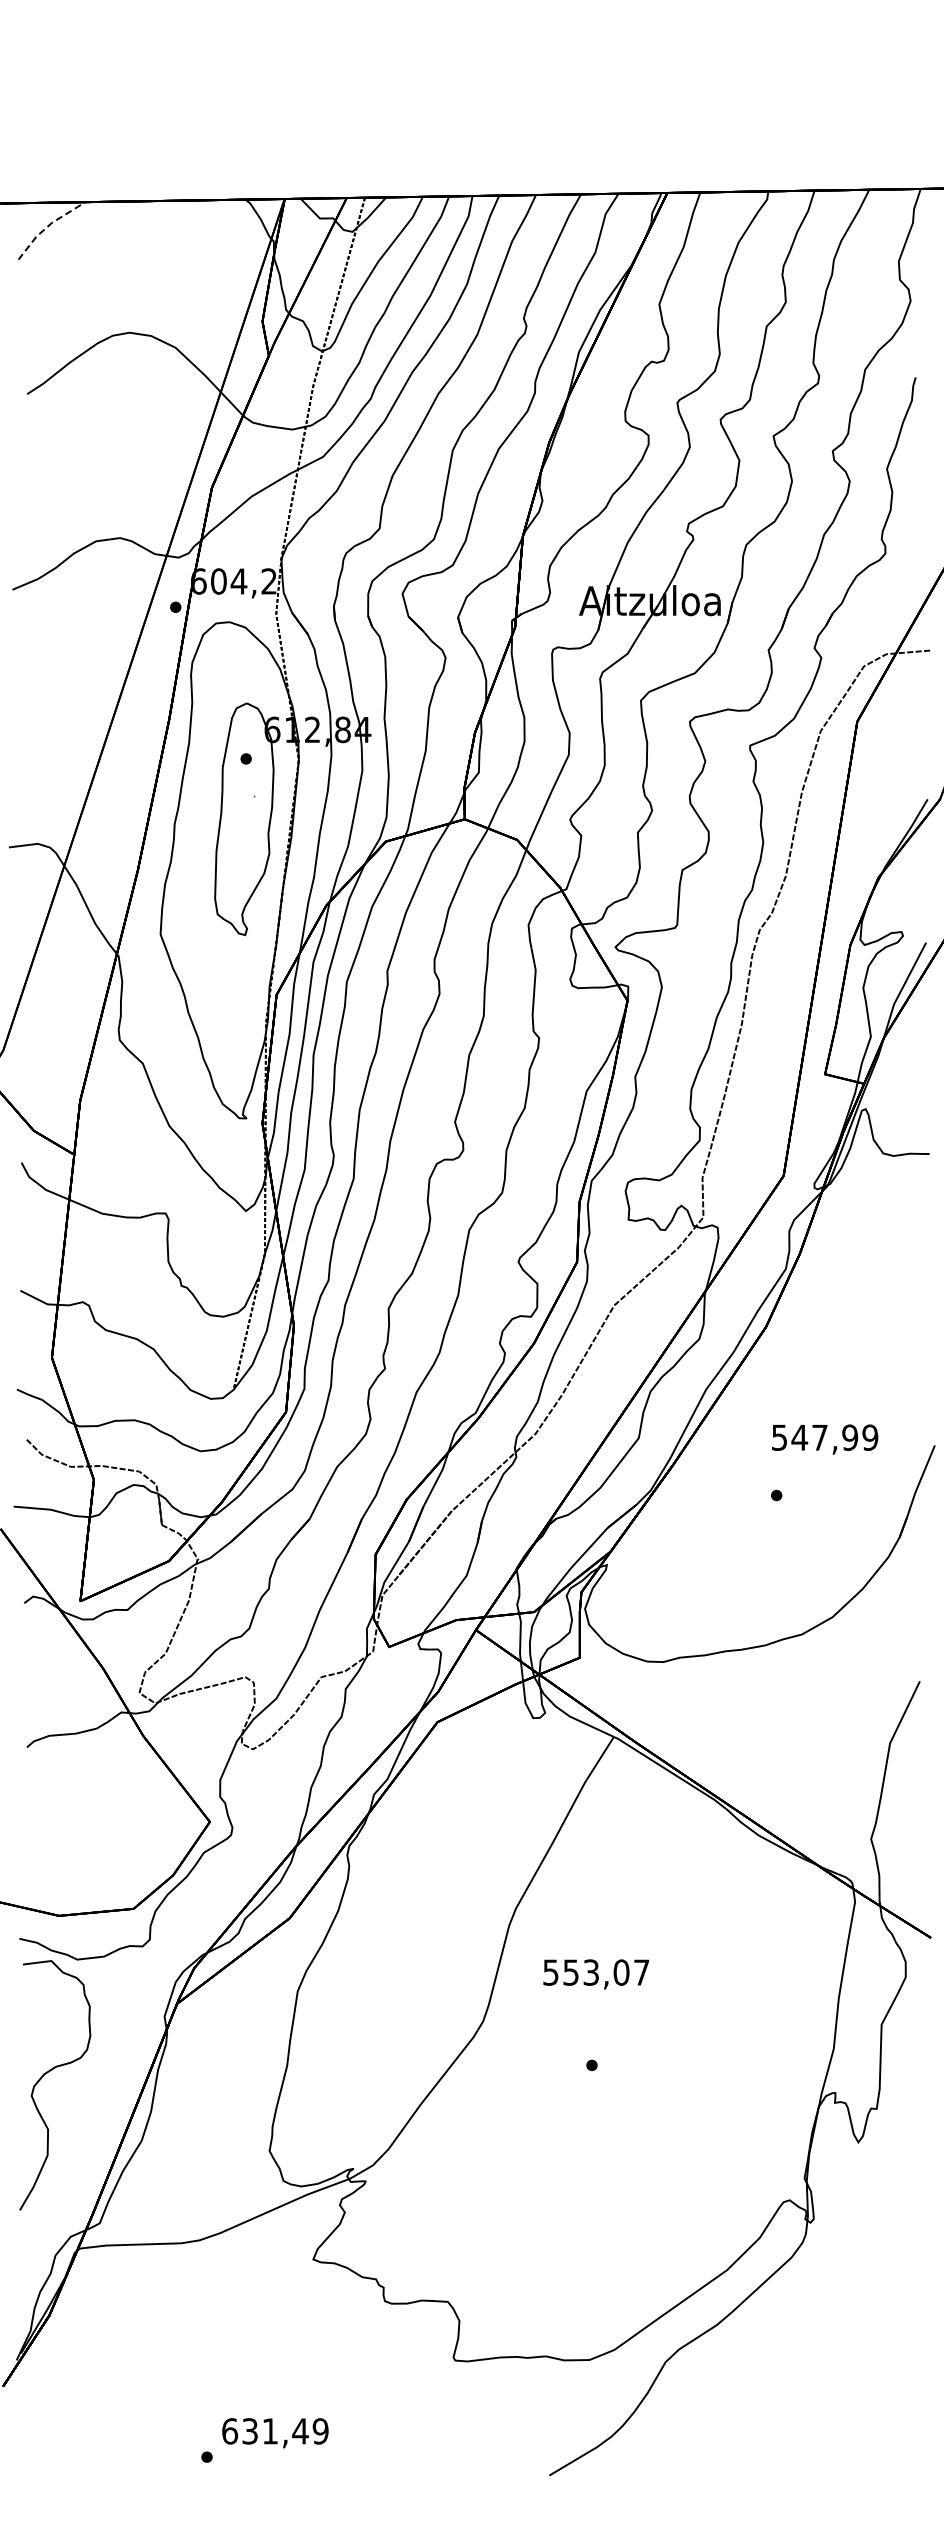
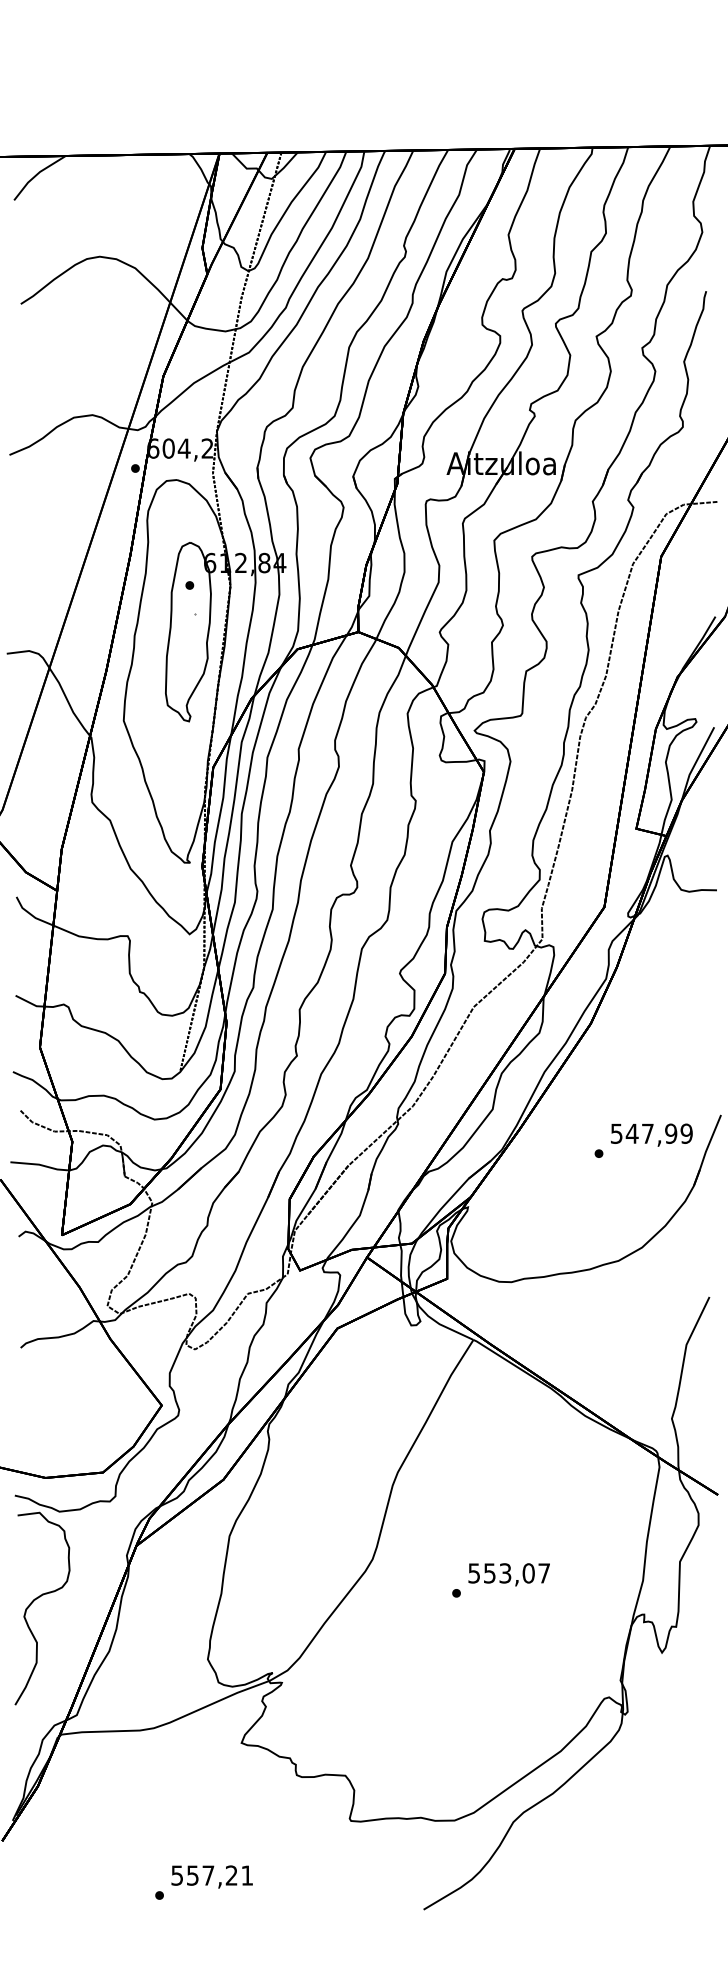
line: (48, 226) -> (37, 174), dashed -> solid
text: (825, 1439) -> (652, 1135), moved
text: (596, 1974) -> (509, 1574), moved
text: (275, 2431) -> (212, 1875), 631,49 -> 557,21

